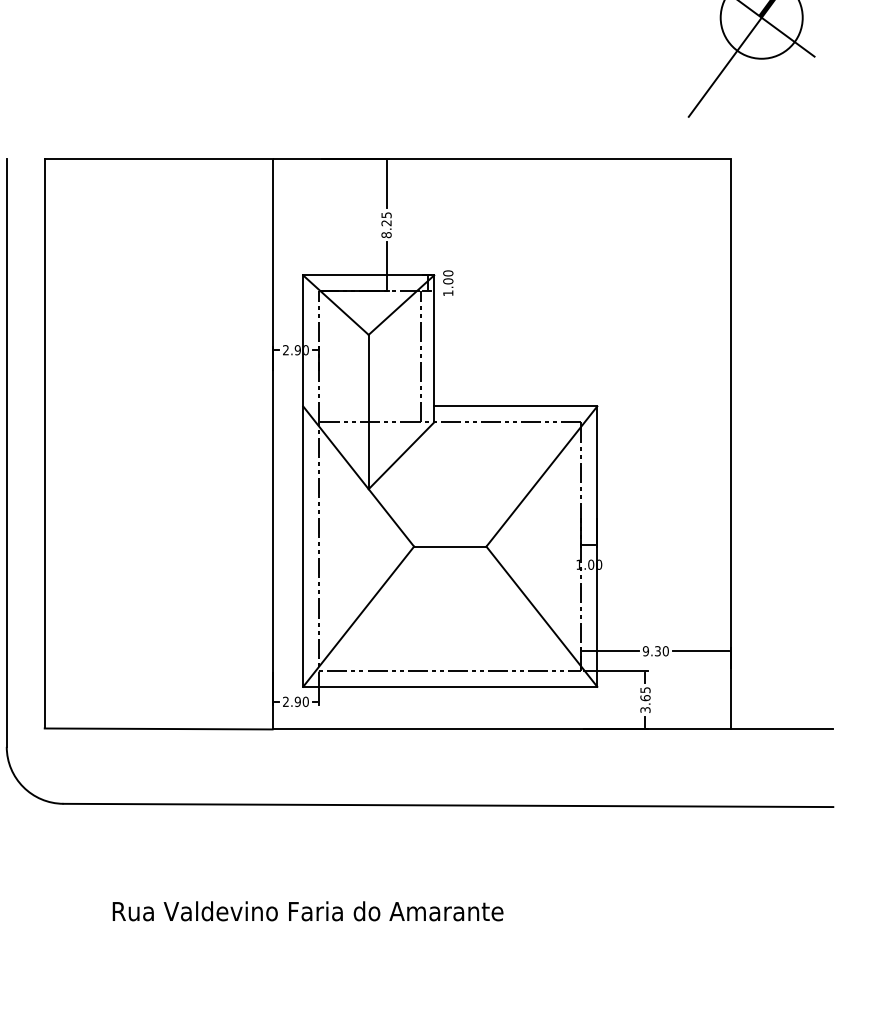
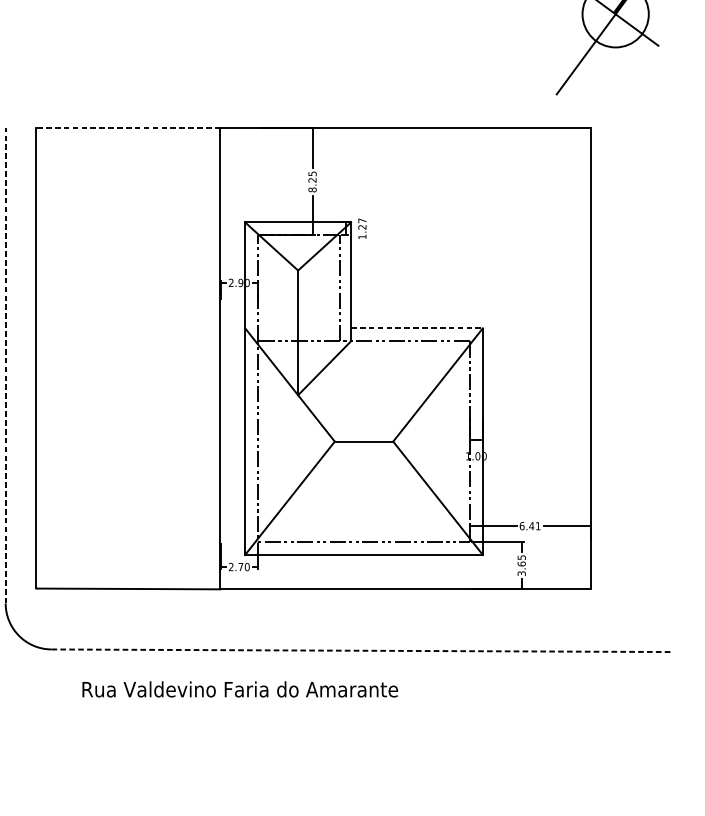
line: (158, 158) -> (128, 128), solid -> dashed
text: (448, 277) -> (362, 224), 1.00 -> 1.27
line: (515, 406) -> (416, 328), solid -> dashed
line: (6, 452) -> (5, 365), solid -> dashed
text: (655, 651) -> (529, 526), 9.30 -> 6.41
text: (297, 701) -> (240, 566), 2.90 -> 2.70
line: (781, 729) -> (631, 589), removed
line: (448, 805) -> (362, 650), solid -> dashed
text: (307, 911) -> (239, 689), moved

